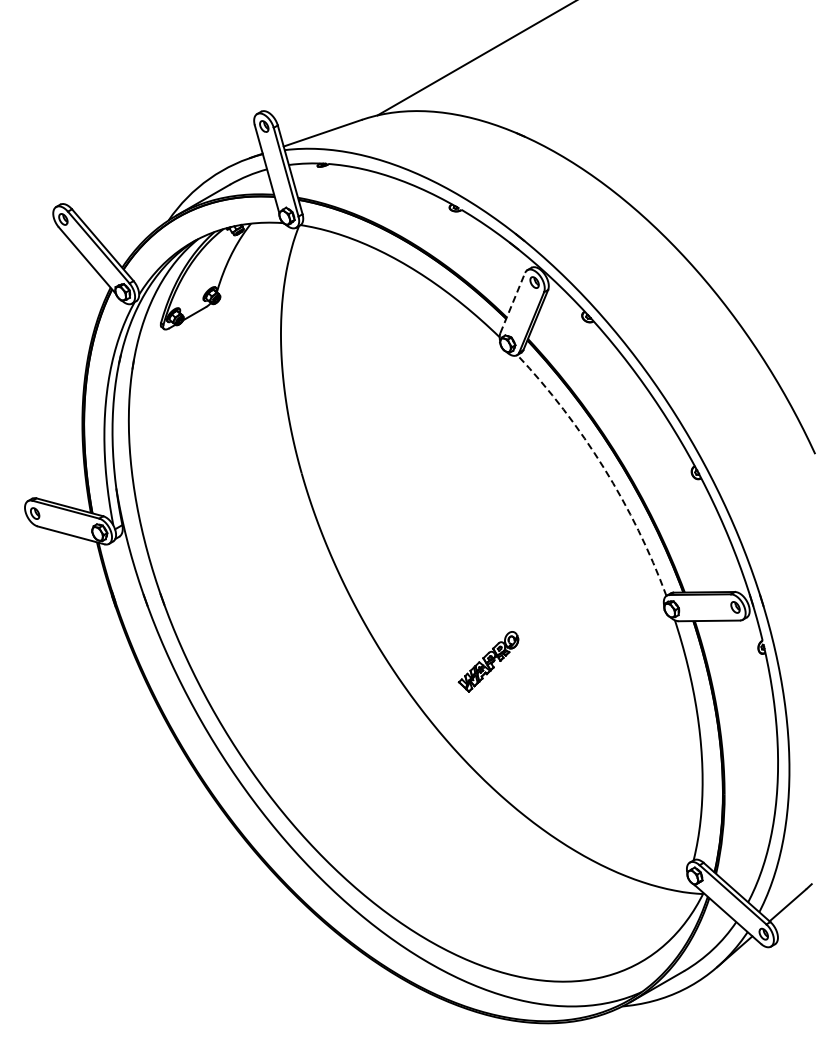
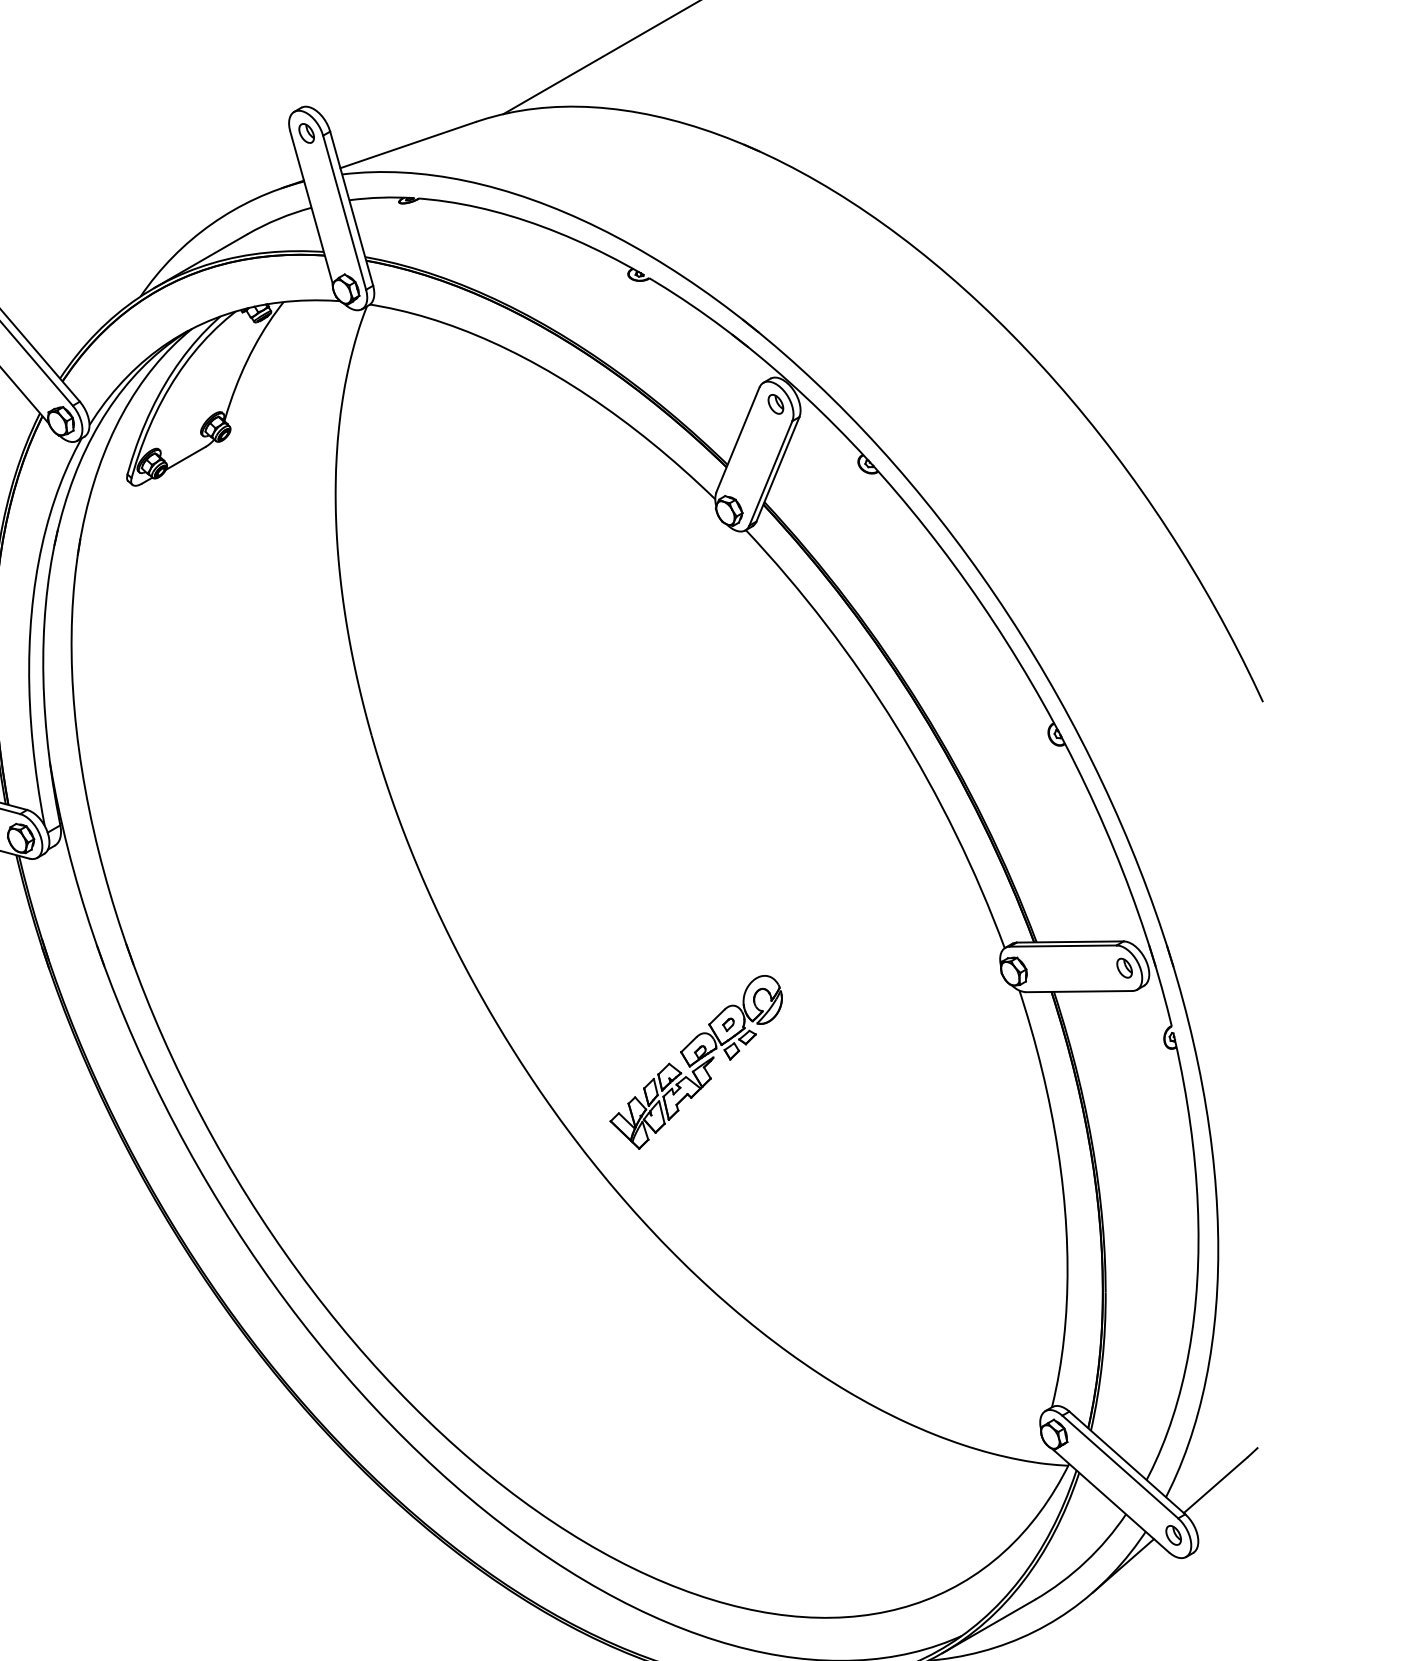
line: (512, 303) -> (737, 440), dashed -> solid
arc: (603, 468) -> (895, 727), dashed -> solid
part: (488, 661) -> (695, 1062), size x1.67

